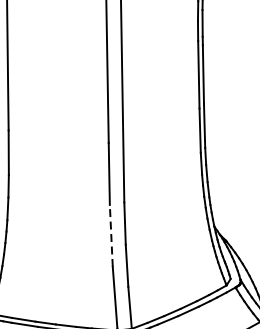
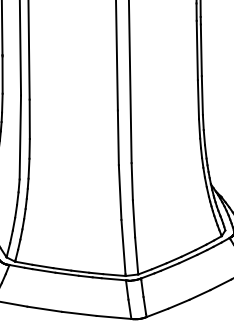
line: (111, 235) -> (120, 192), dashed -> solid

